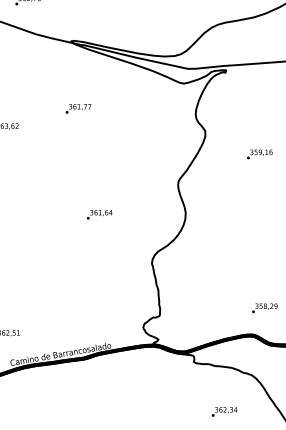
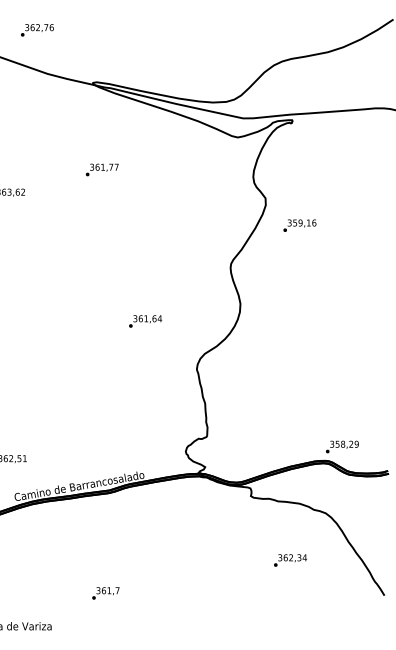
text: (259, 154) -> (299, 225), moved
text: (99, 214) -> (145, 321), moved
text: (264, 307) -> (342, 446), moved

